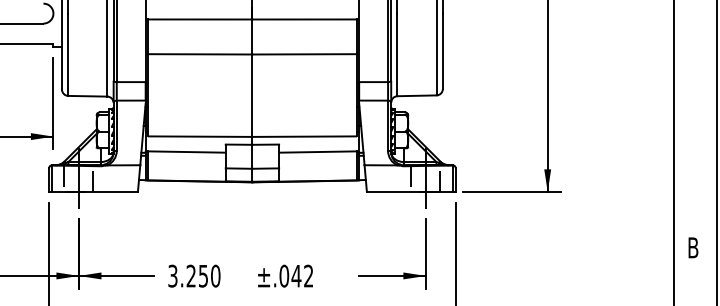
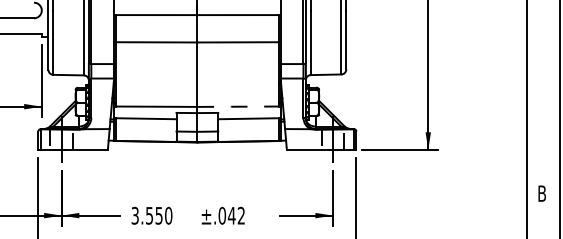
line: (303, 136) -> (237, 106), solid -> dashed
text: (191, 275) -> (149, 215), 3.250 -> 3.550

